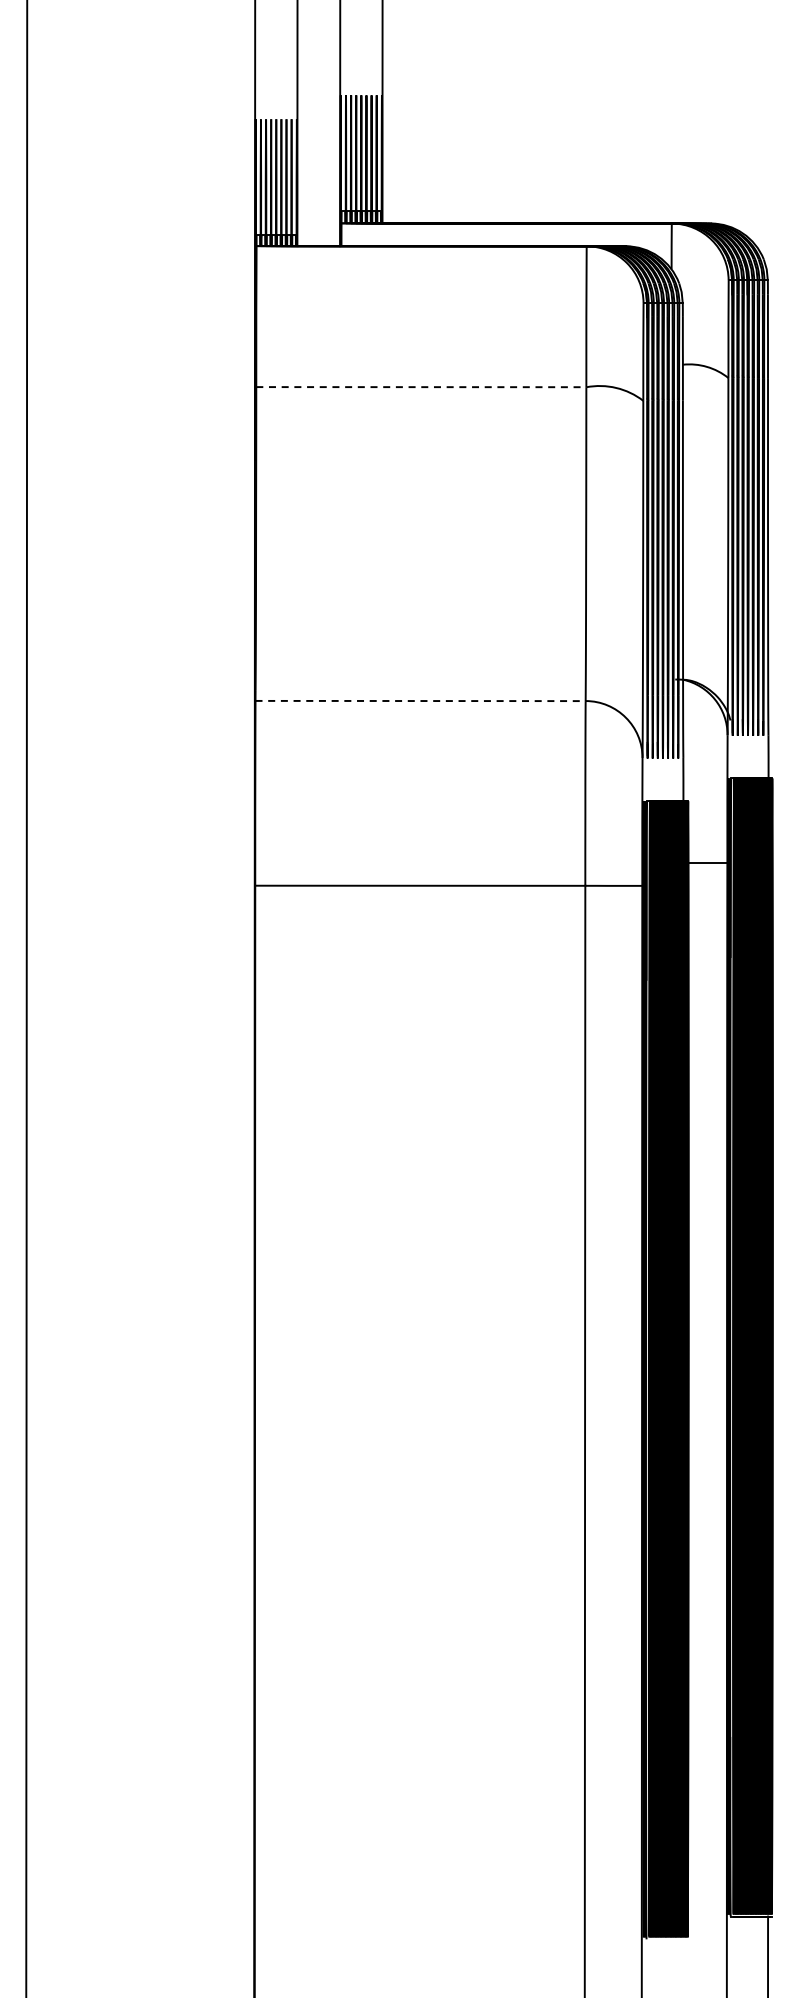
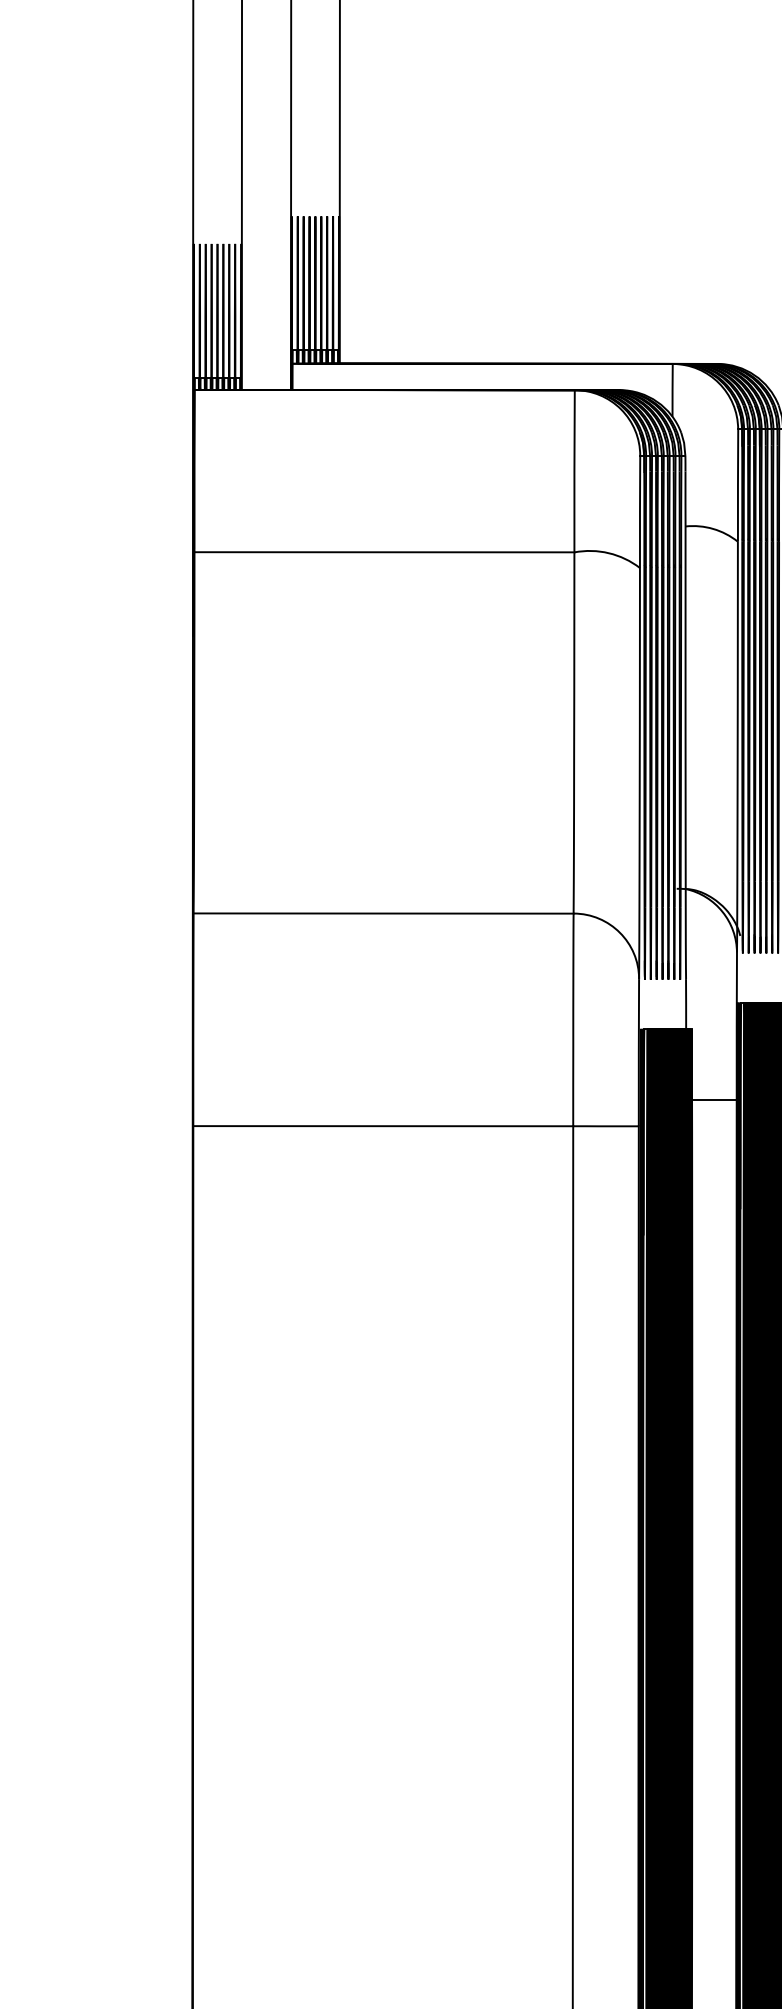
line: (421, 387) -> (384, 552), dashed -> solid
line: (421, 701) -> (384, 914), dashed -> solid

